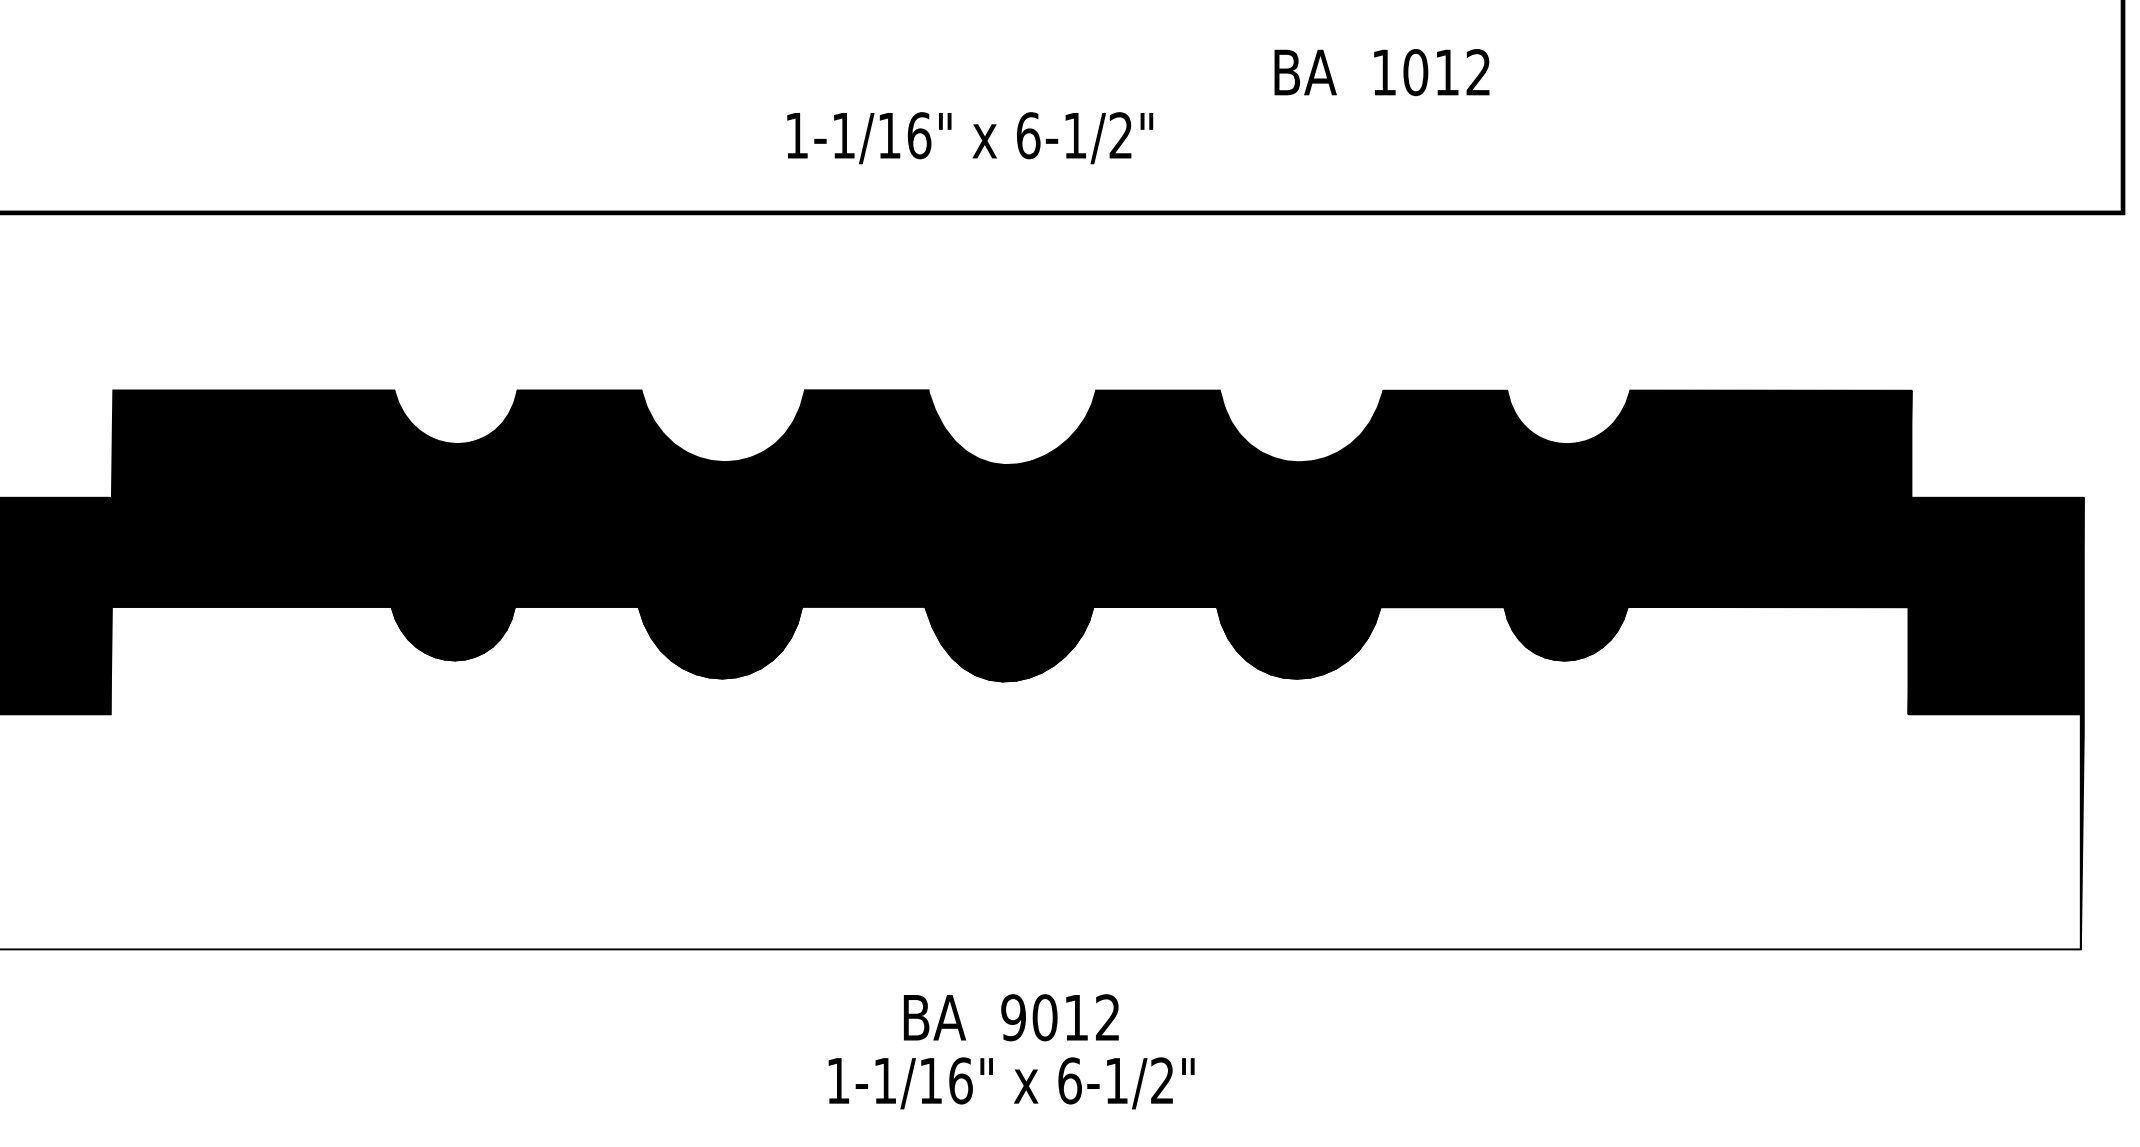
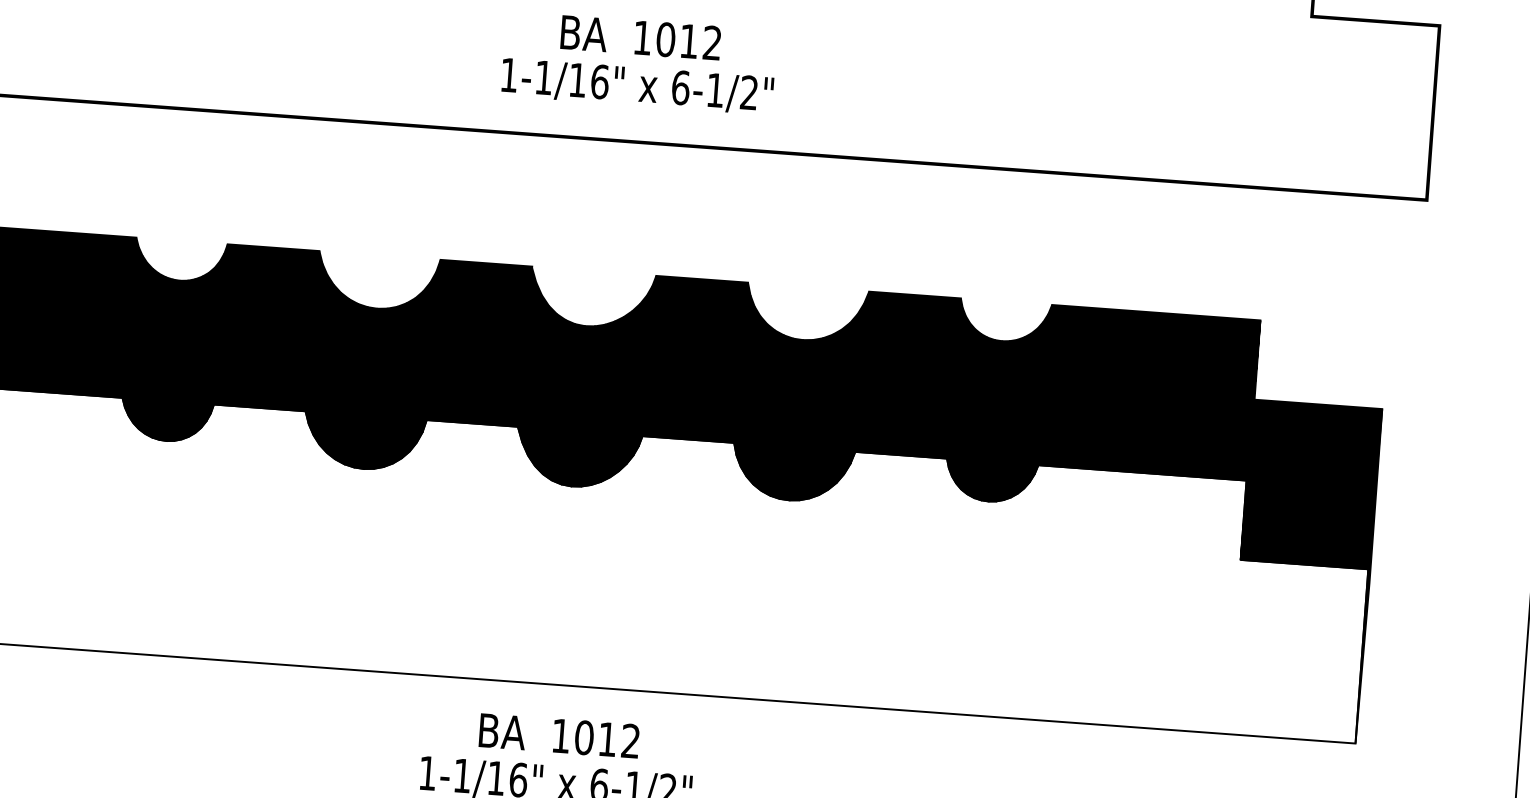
text: (1381, 72) -> (640, 37), moved
text: (970, 138) -> (637, 86), moved
text: (1013, 1017) -> (560, 735), 9012 -> 1012

